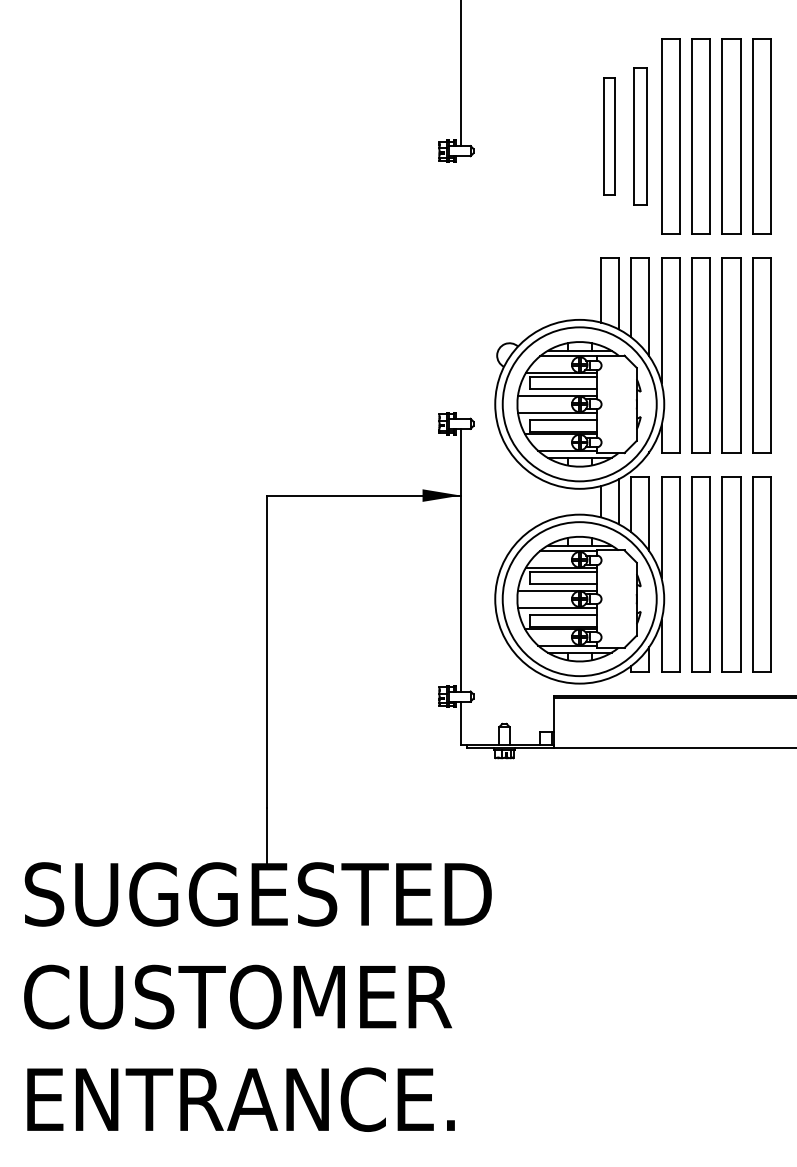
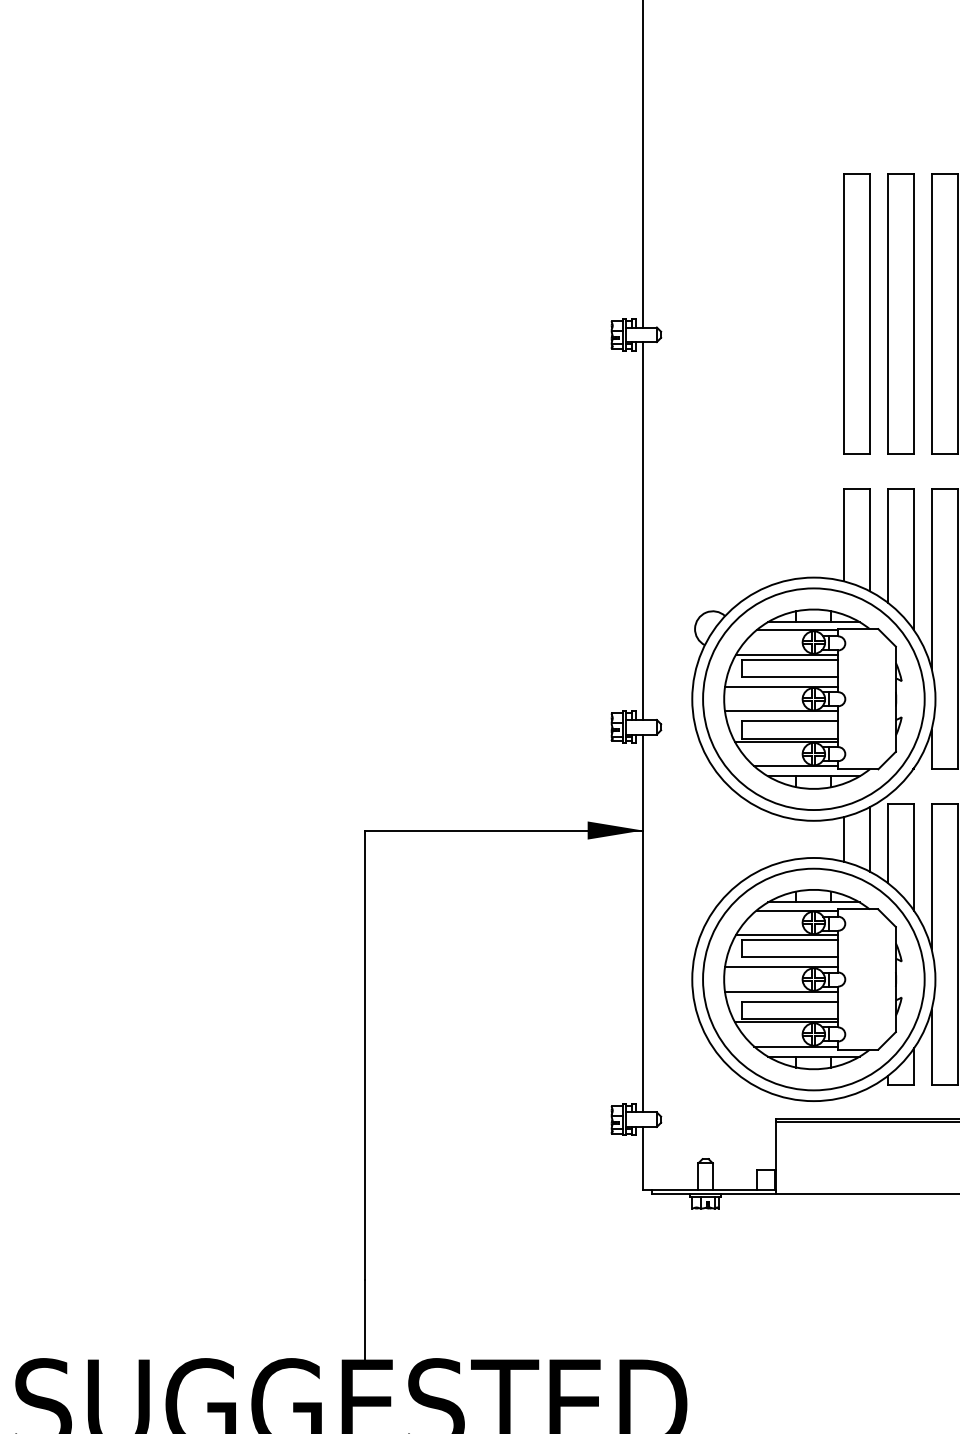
part: (609, 136) -> (856, 313), size x1.67
part: (639, 136) -> (899, 313), size x1.43
line: (460, 287) -> (642, 531), added

